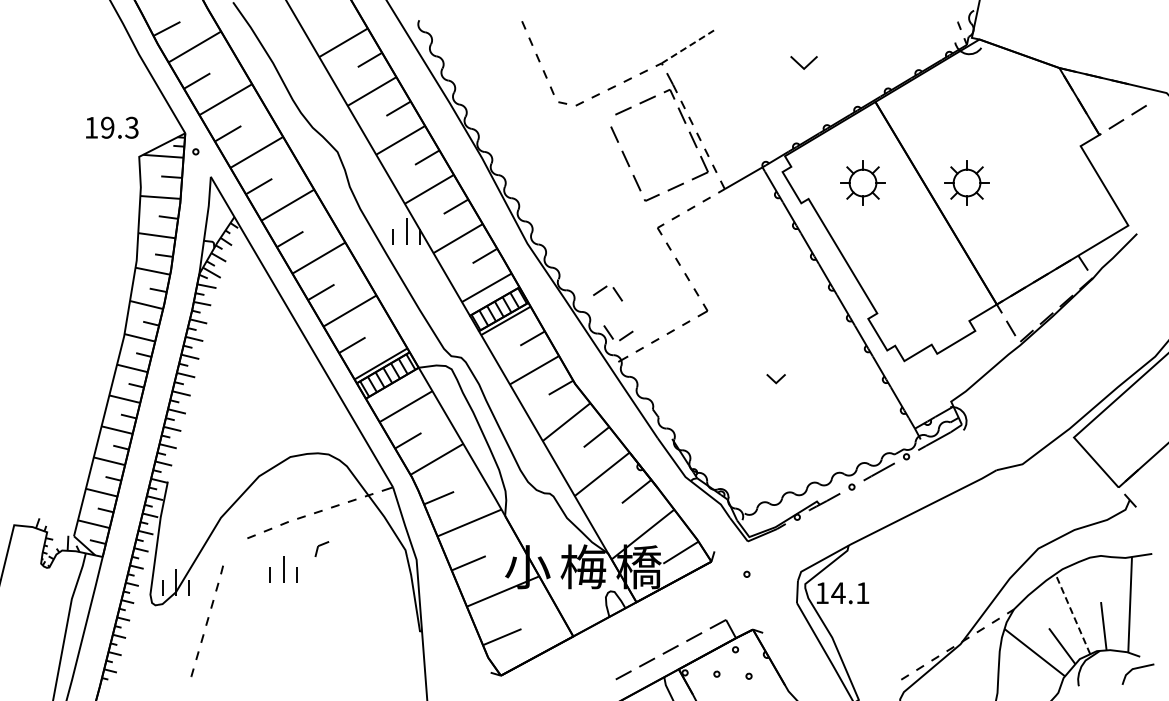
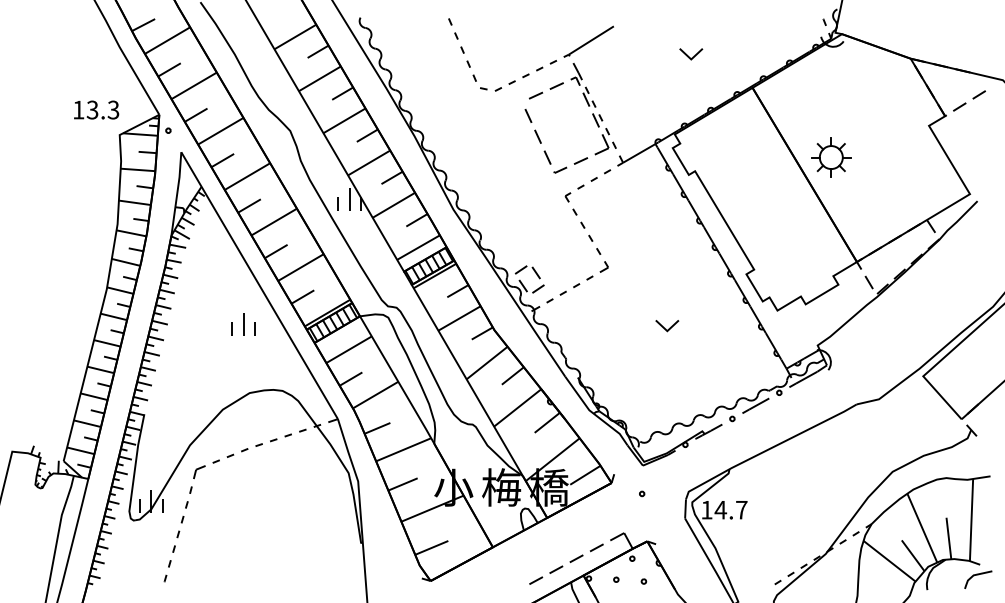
line: (687, 46) -> (591, 40), dashed -> solid
text: (107, 127) -> (92, 109), 19.3 -> 13.3
part: (862, 182) -> (741, 157), removed
part: (607, 293) -> (527, 272), moved
part: (775, 378) -> (666, 325), size x1.43
part: (321, 548) -> (199, 471), moved
part: (283, 569) -> (243, 323), moved
text: (862, 592) -> (741, 509), 14.1 -> 14.7
line: (1072, 614) -> (921, 528), dashed -> solid

